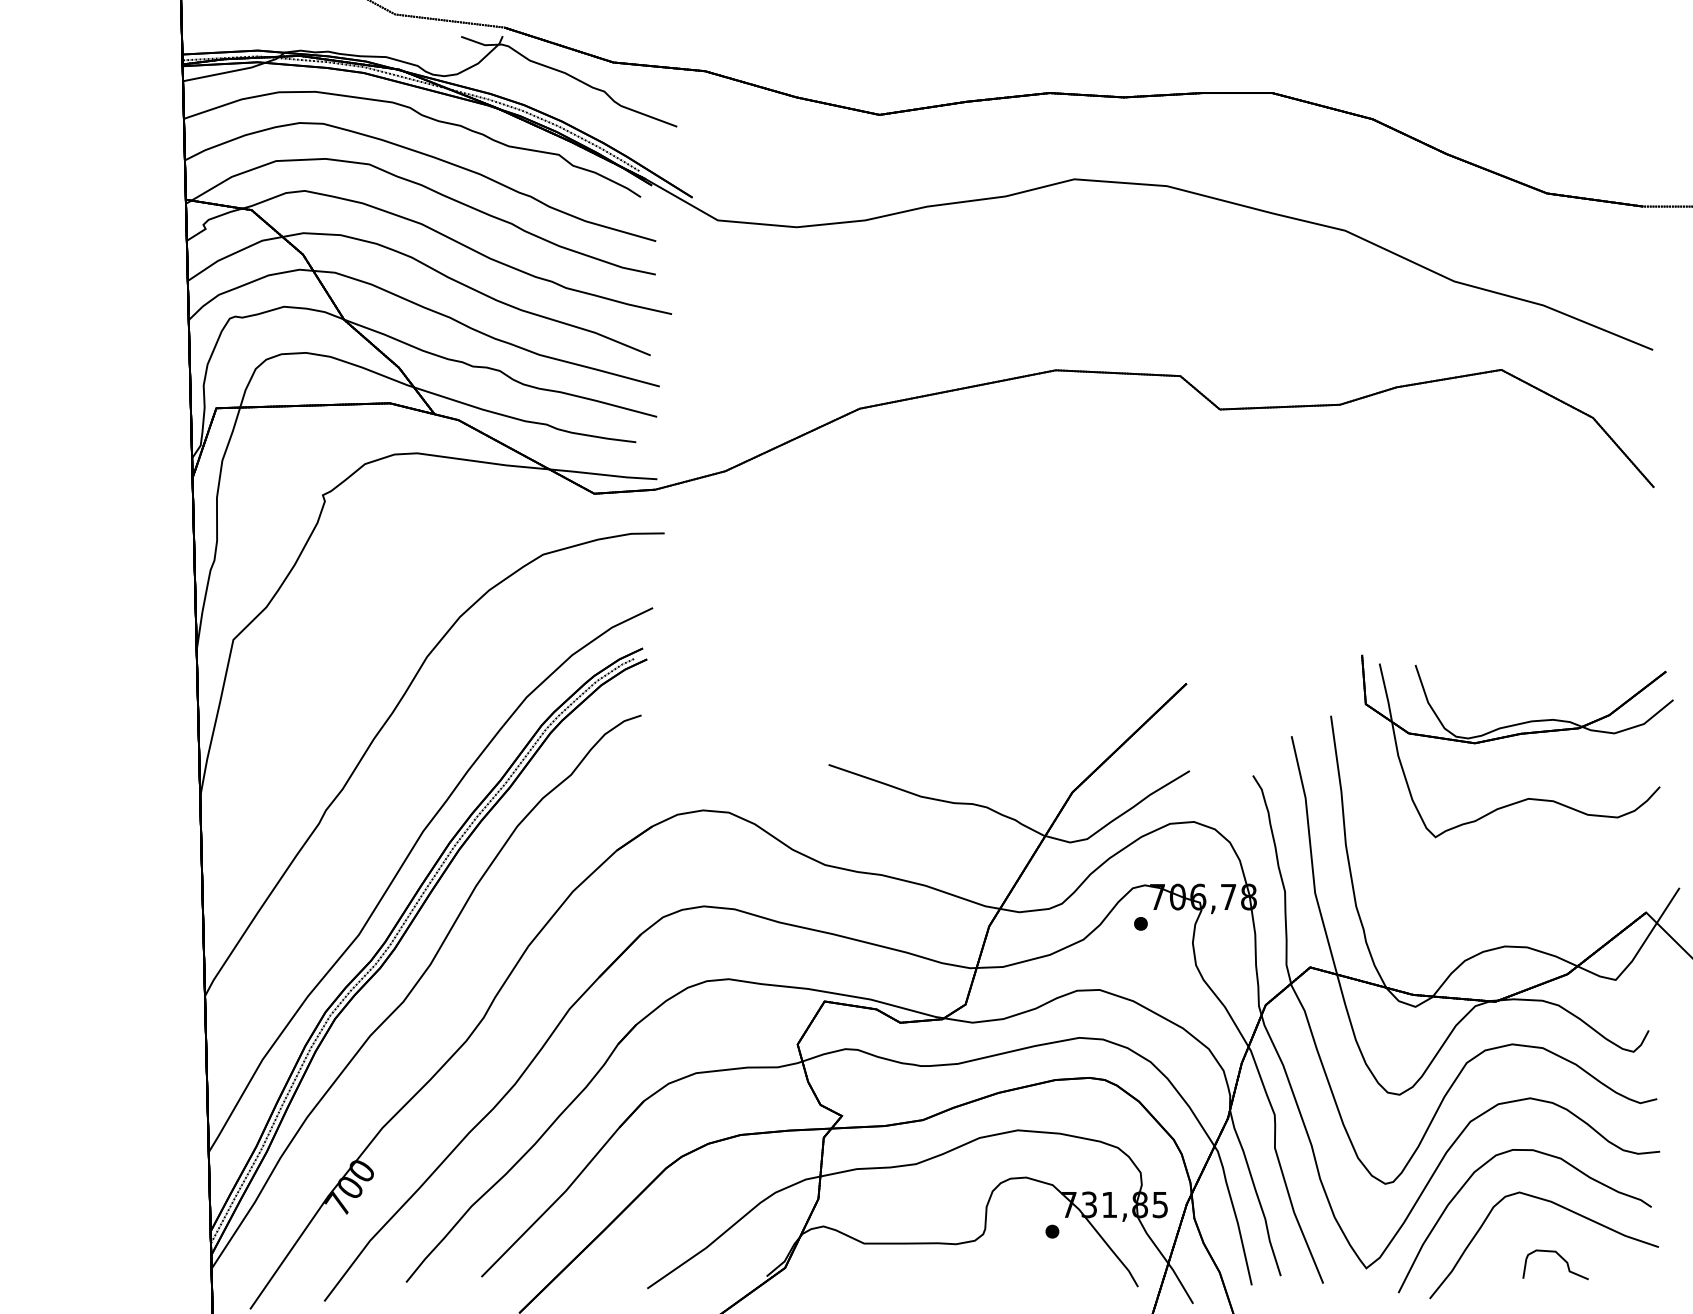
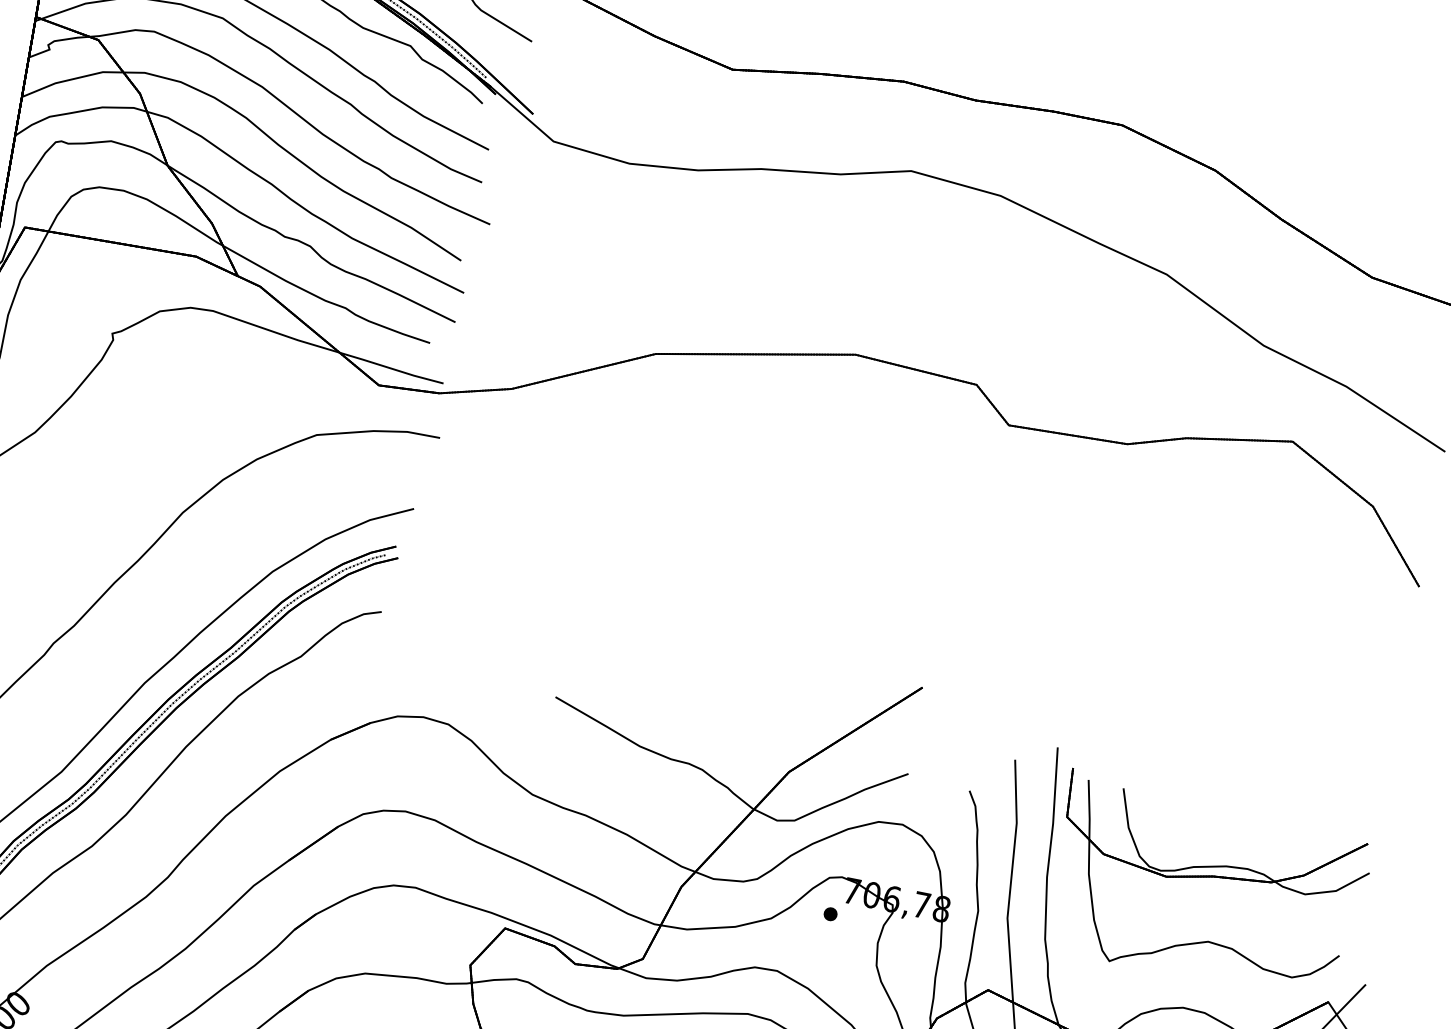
part: (1514, 736) -> (1206, 877), moved

